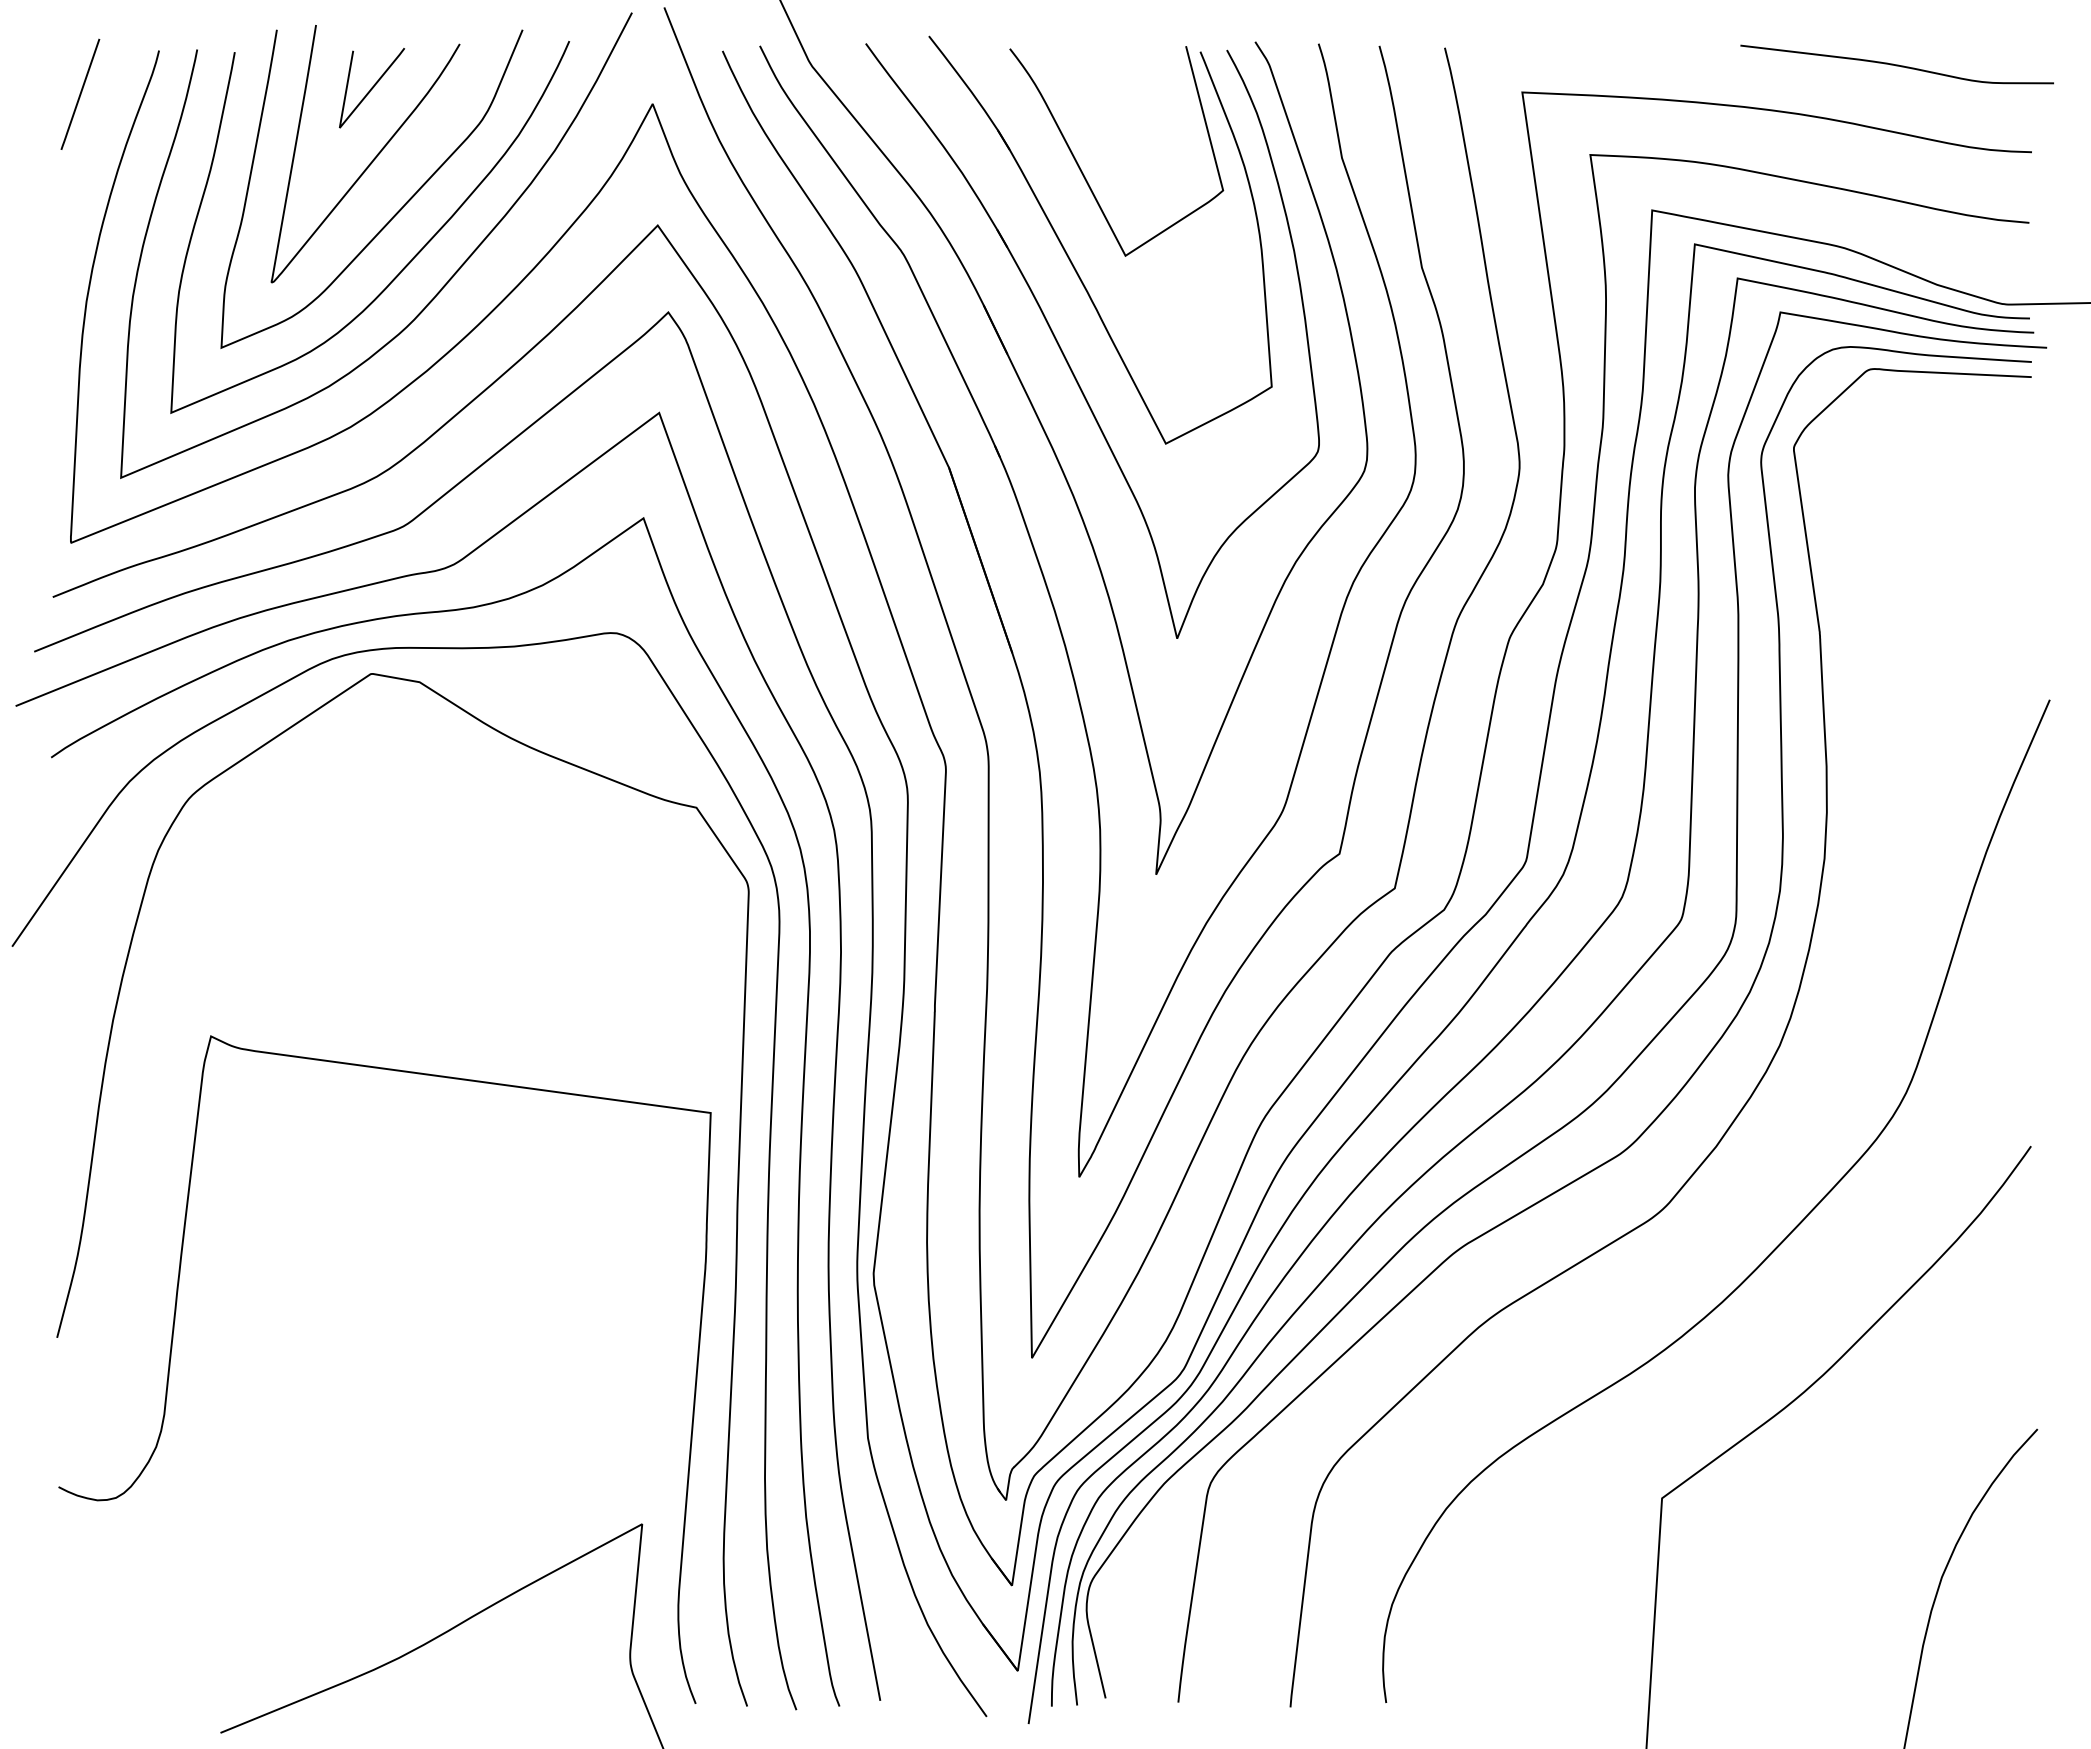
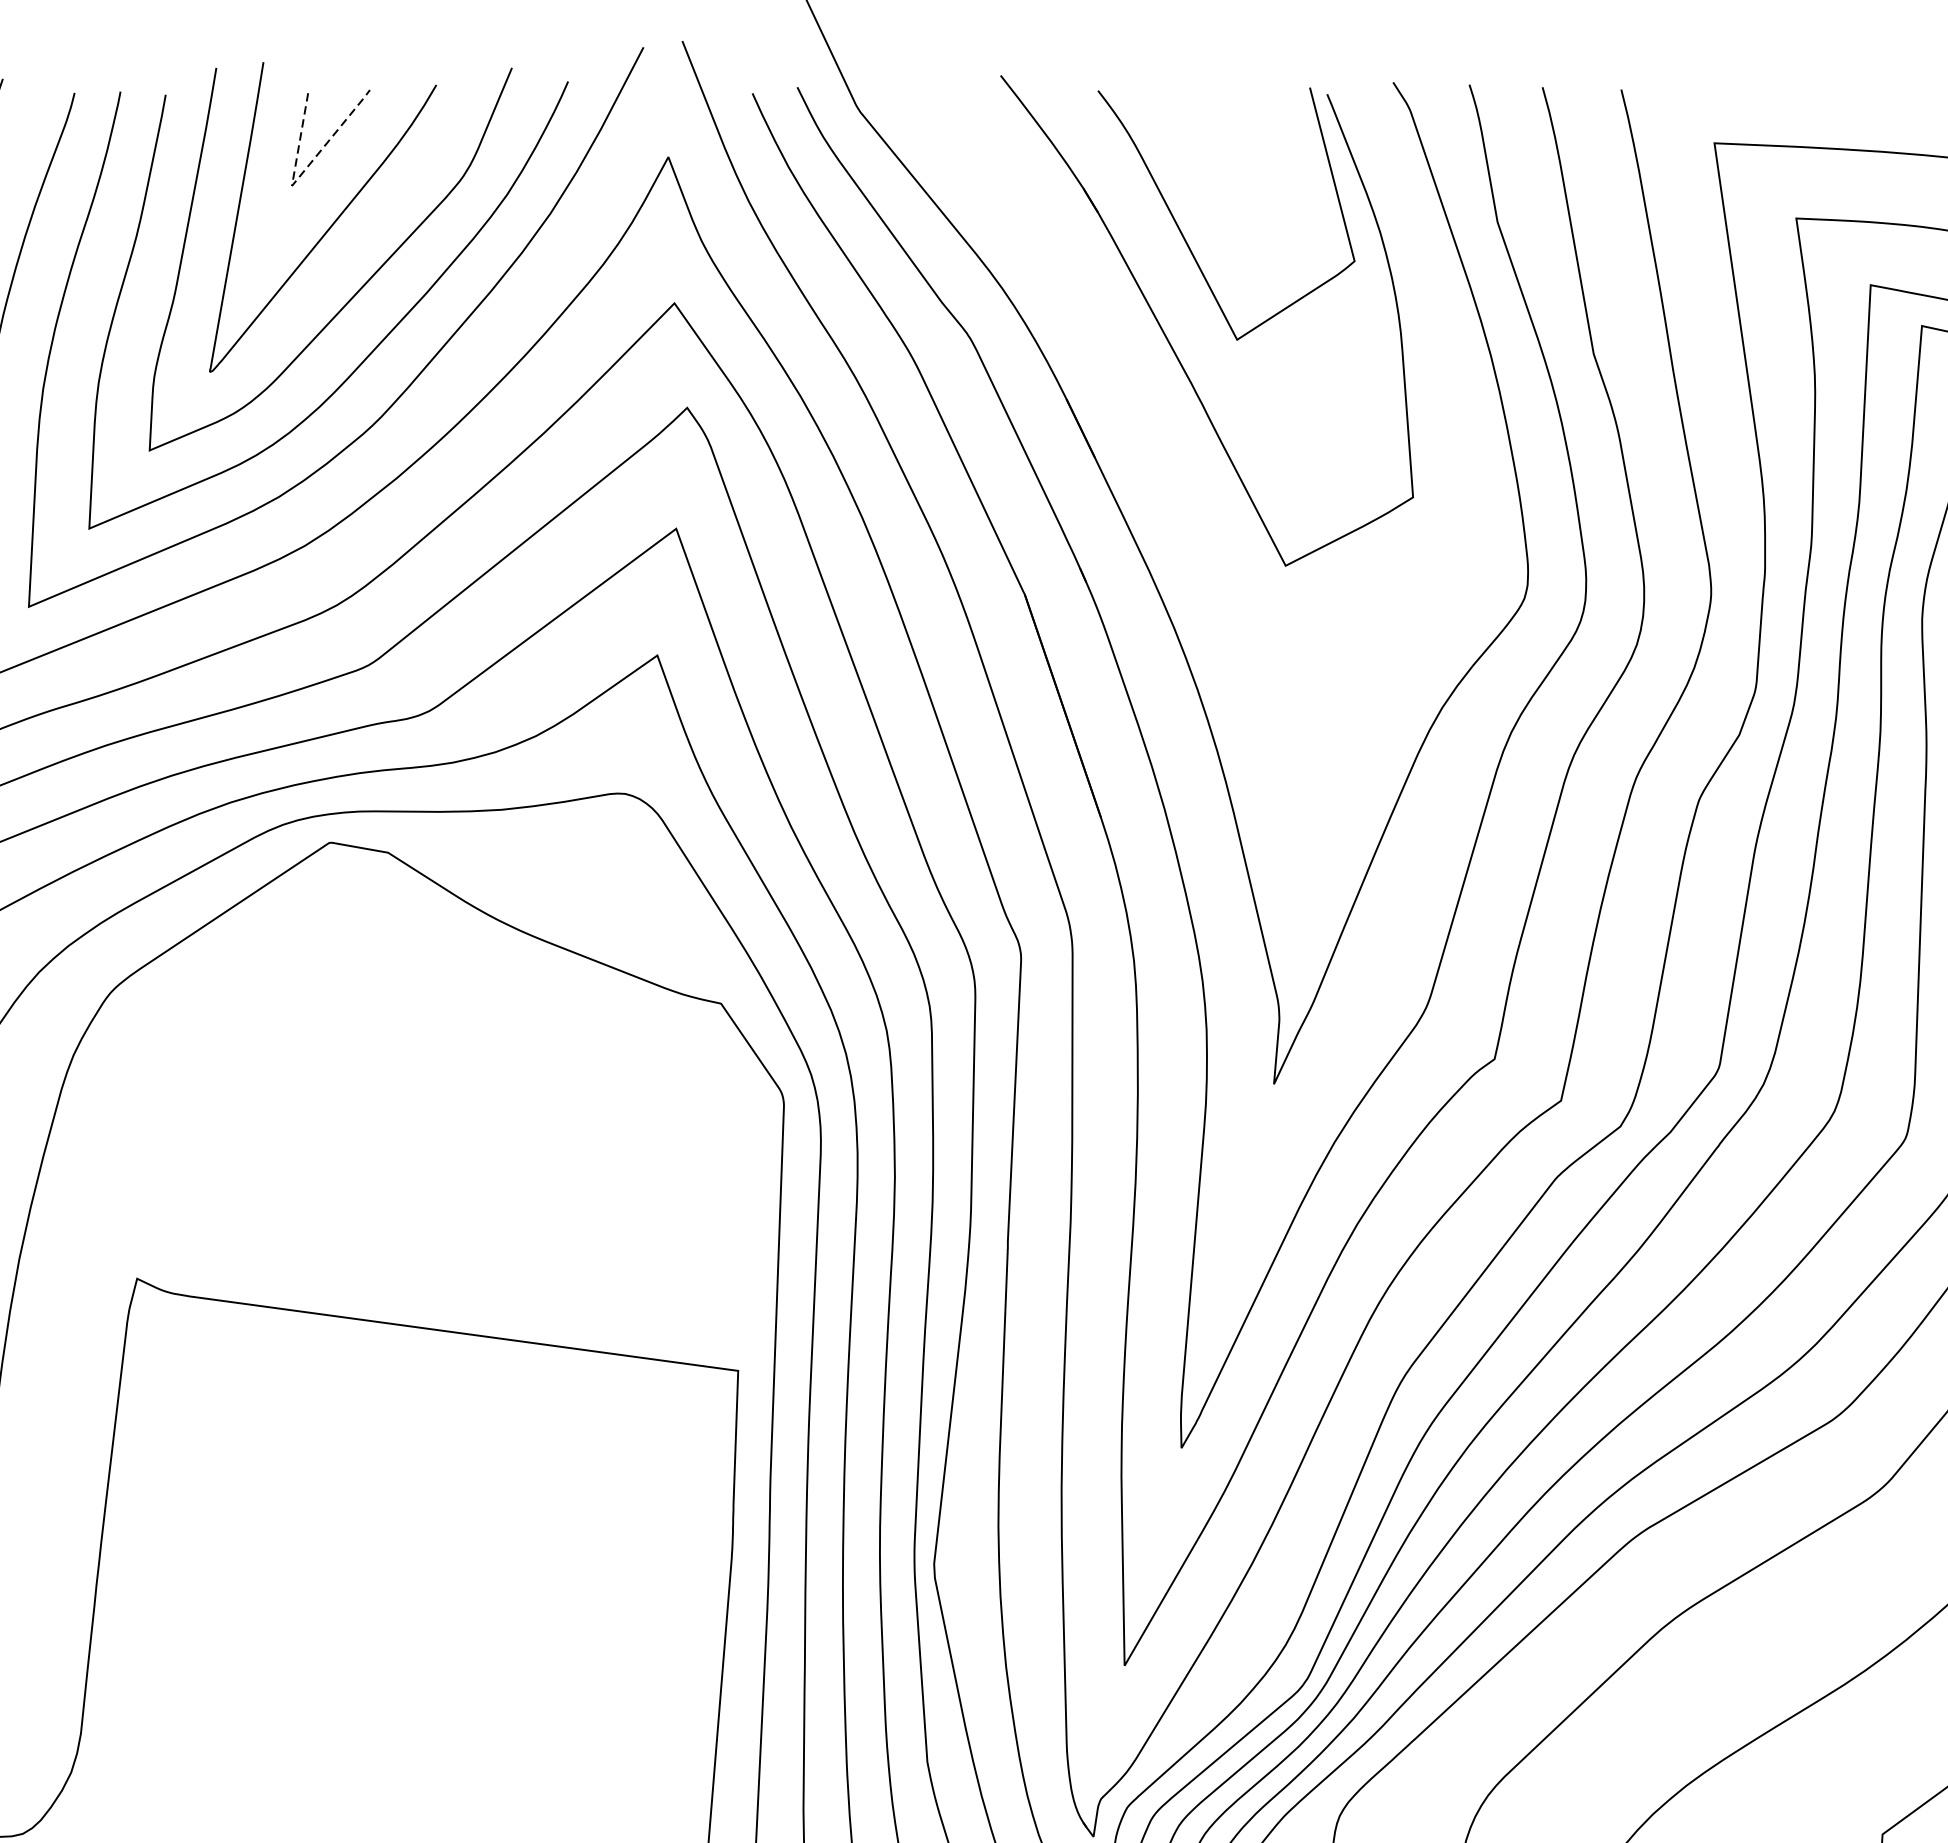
line: (347, 117) -> (301, 173), solid -> dashed
part: (1064, 354) -> (1163, 458), removed

